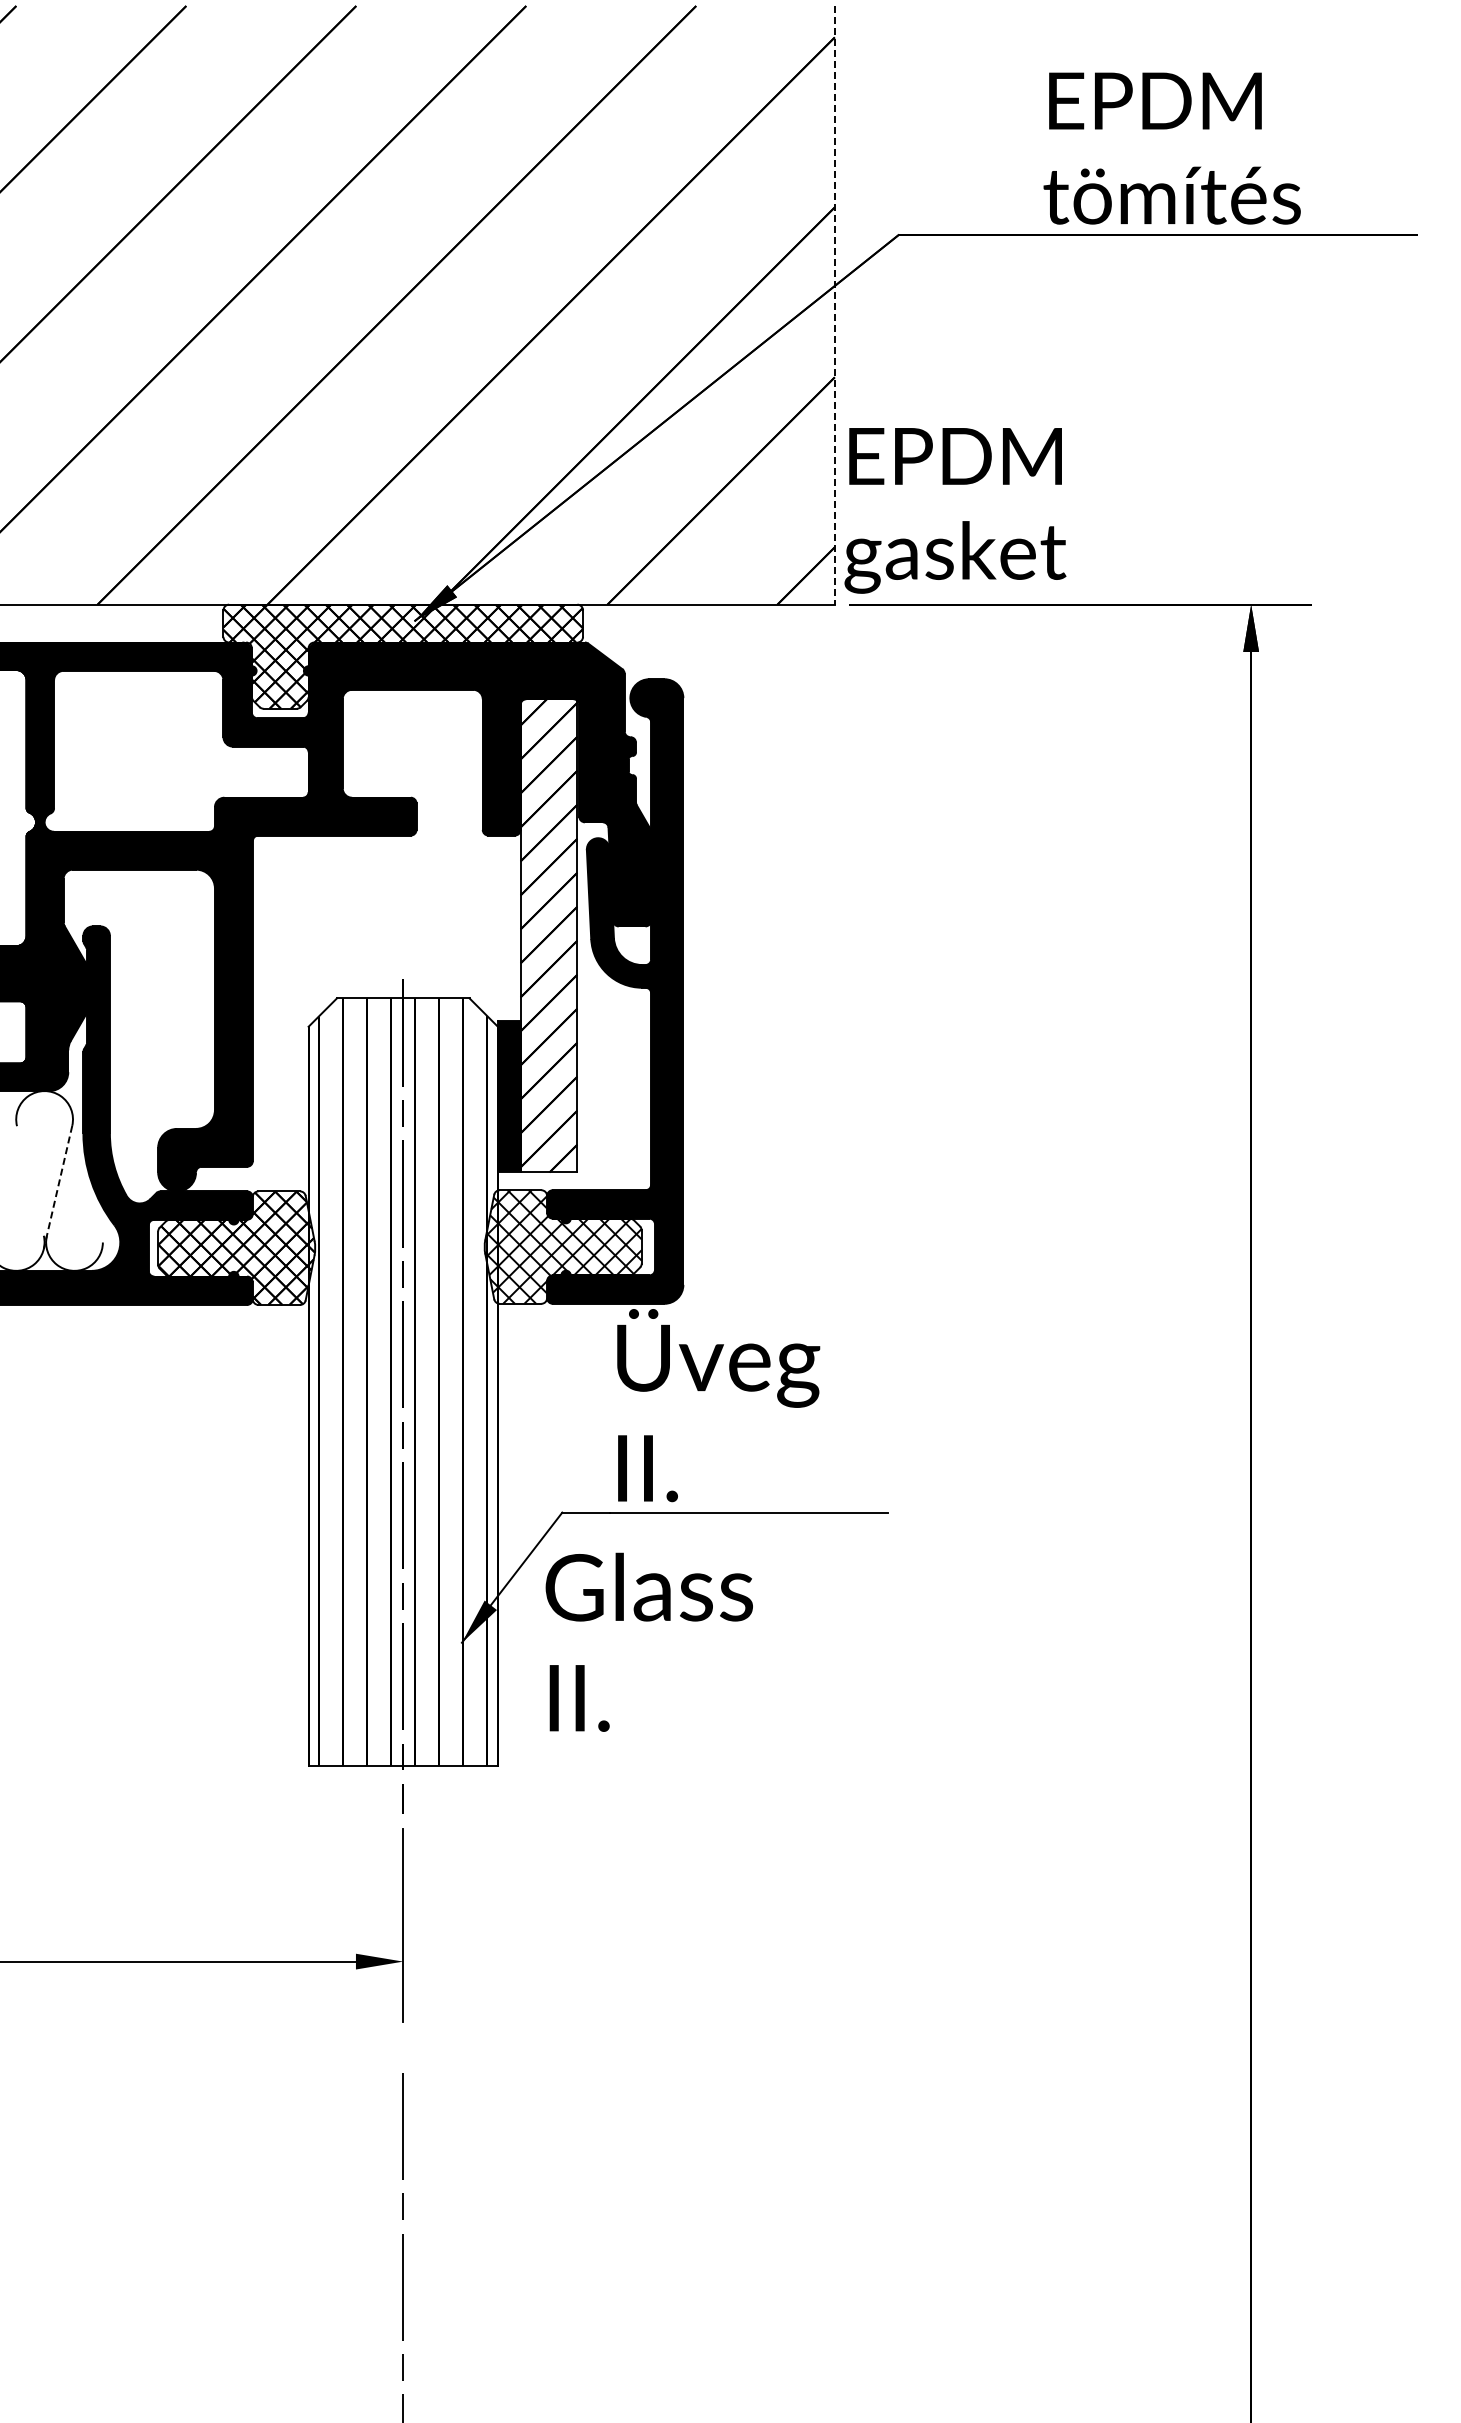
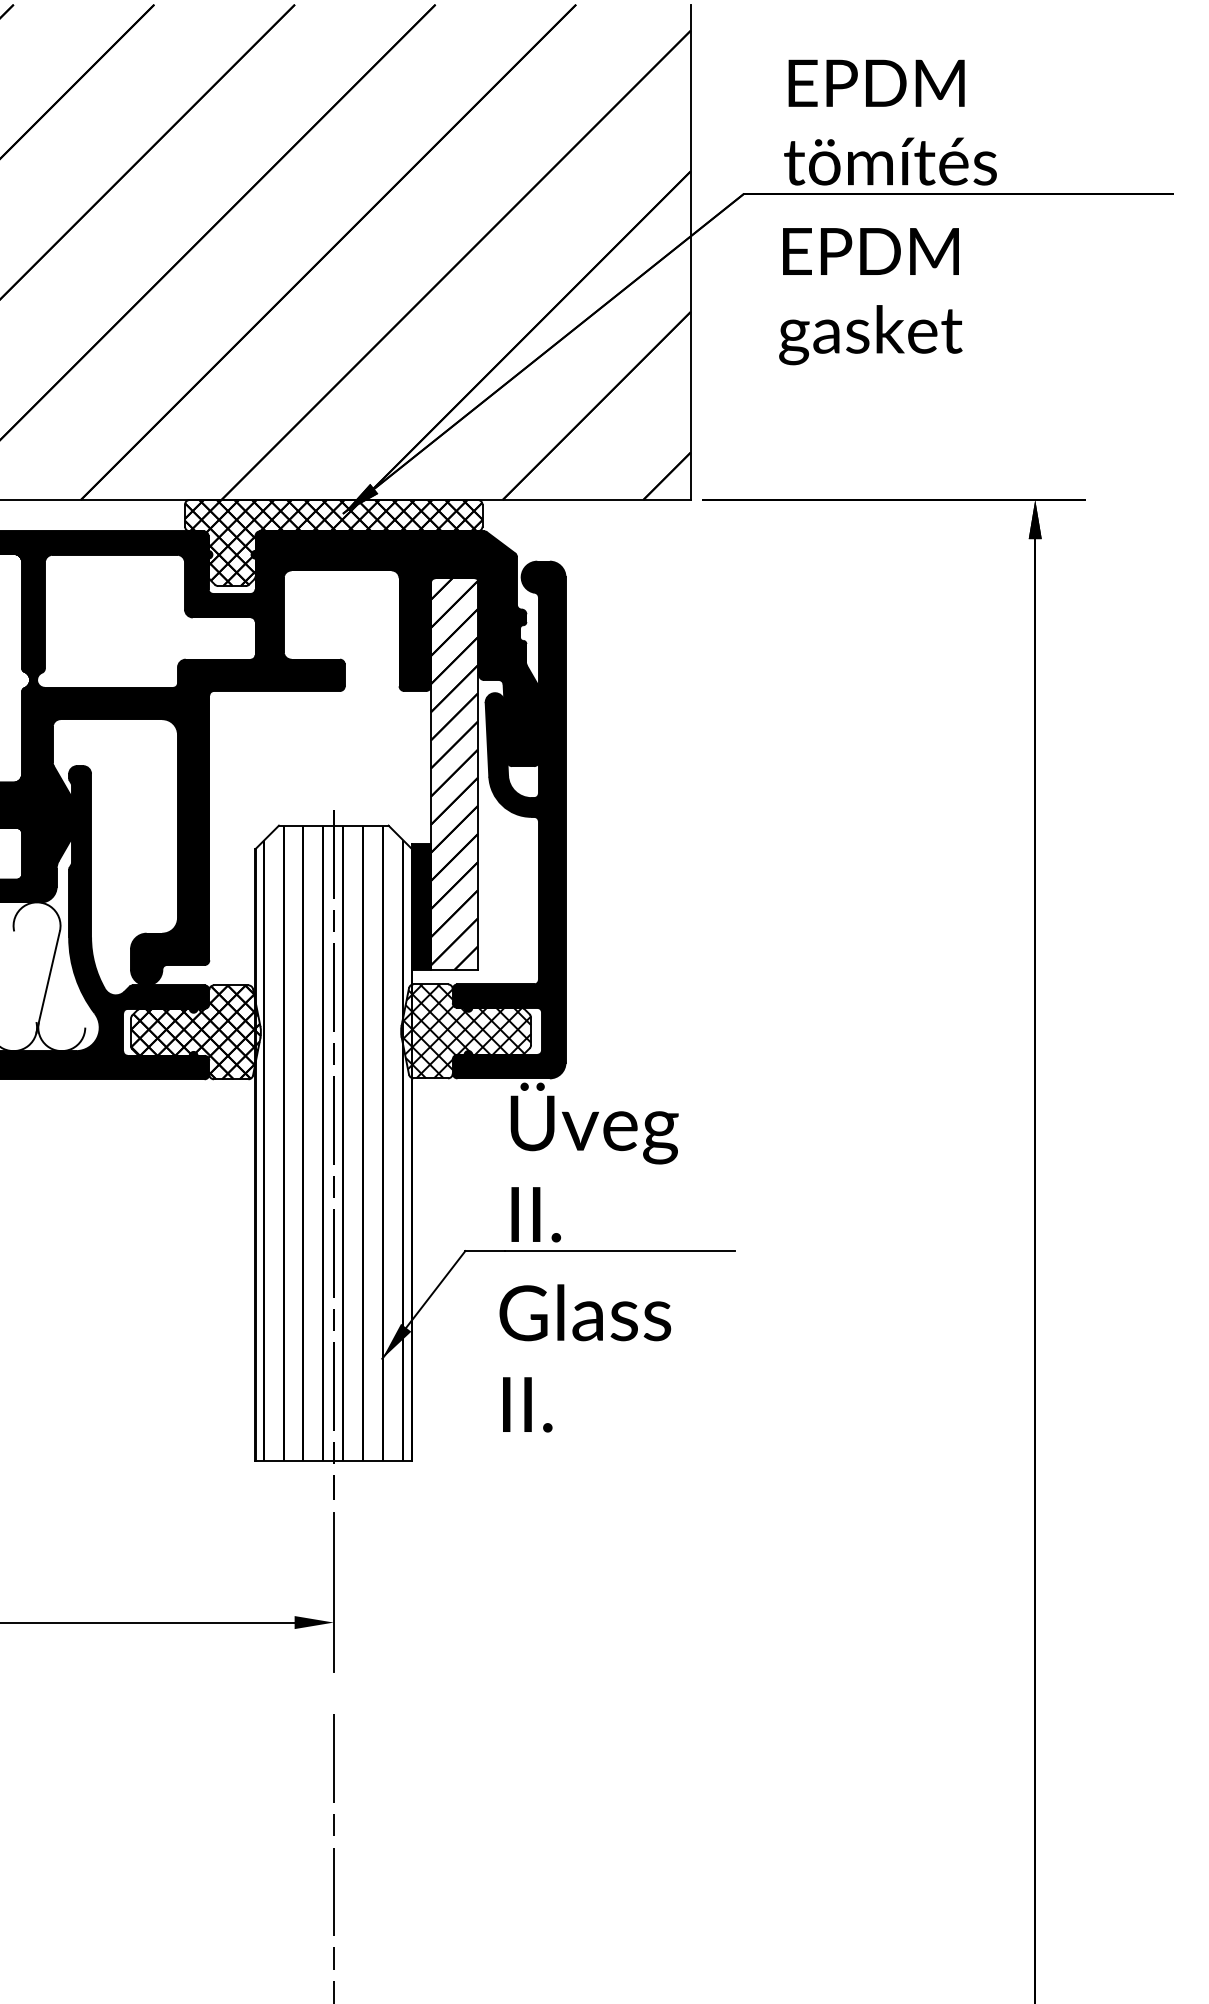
text: (1171, 148) -> (889, 122), moved
line: (834, 305) -> (690, 252), dashed -> solid
text: (955, 510) -> (870, 296), moved
line: (57, 1187) -> (47, 982), dashed -> solid
text: (648, 1641) -> (584, 1357), moved

